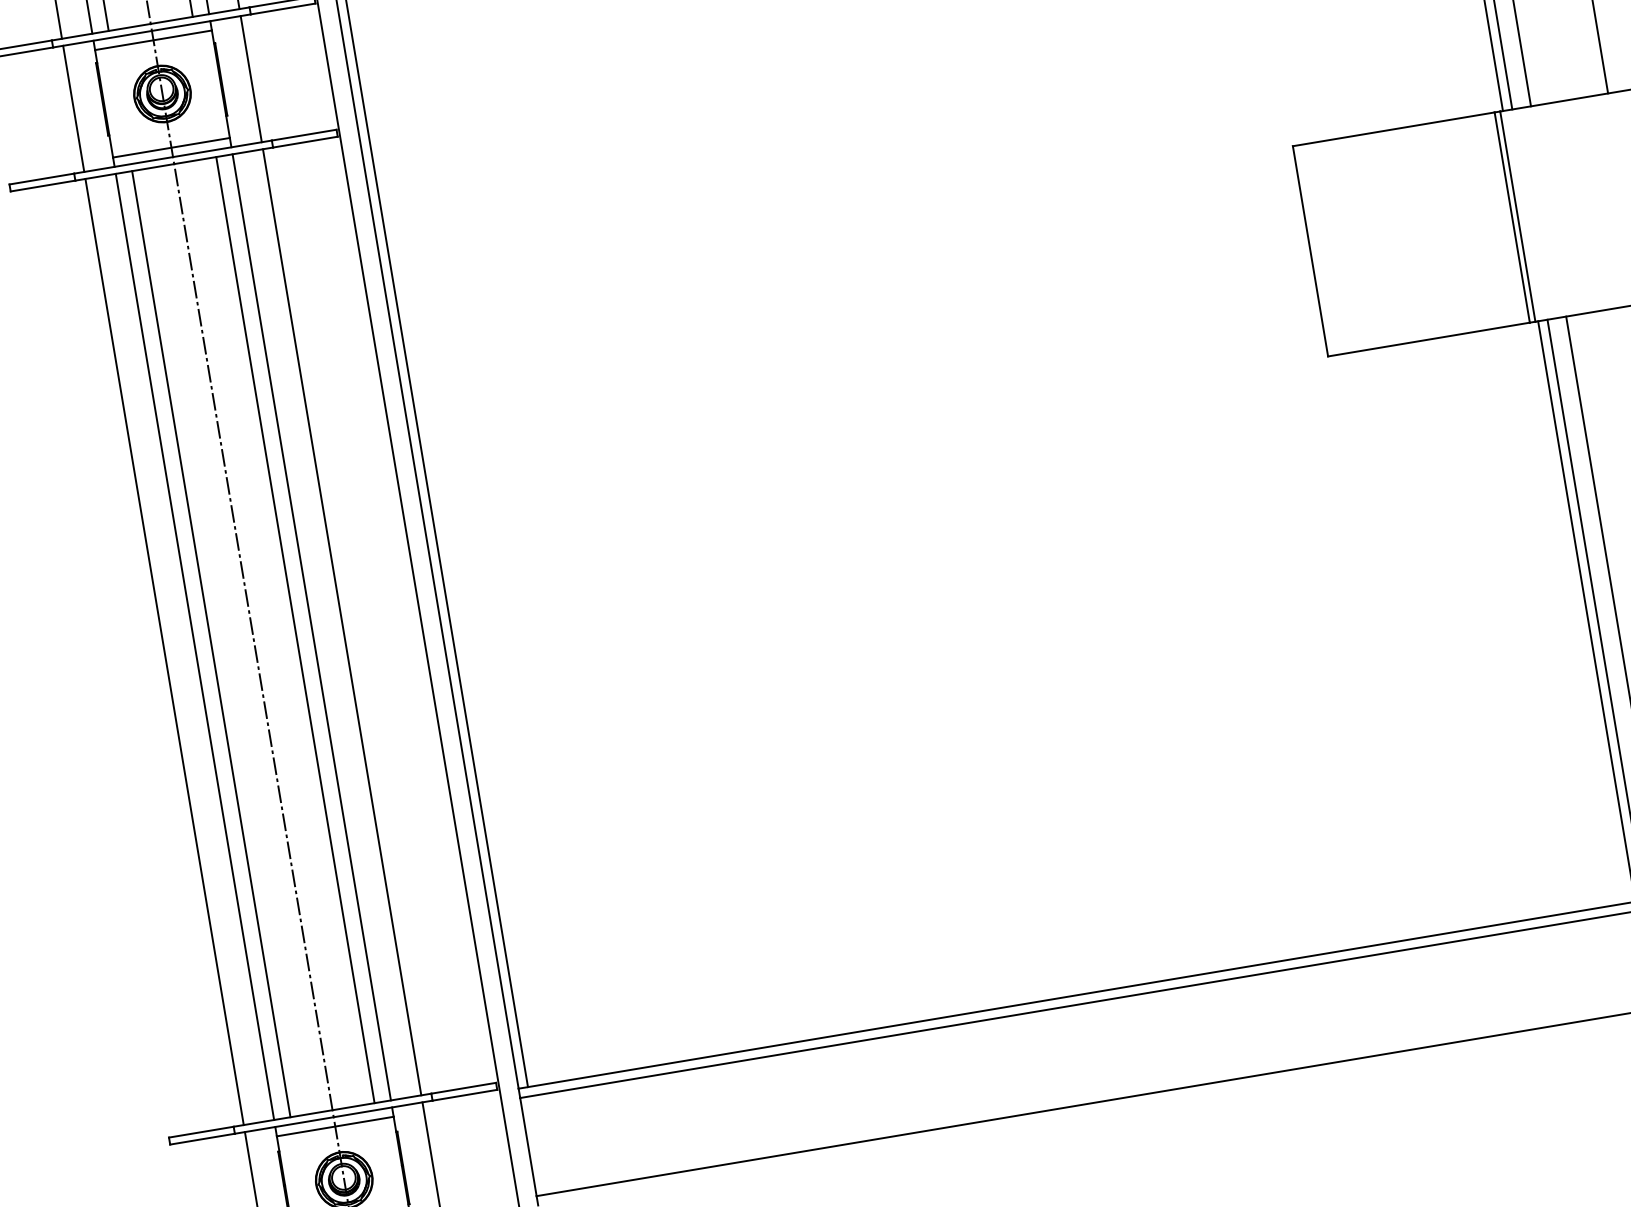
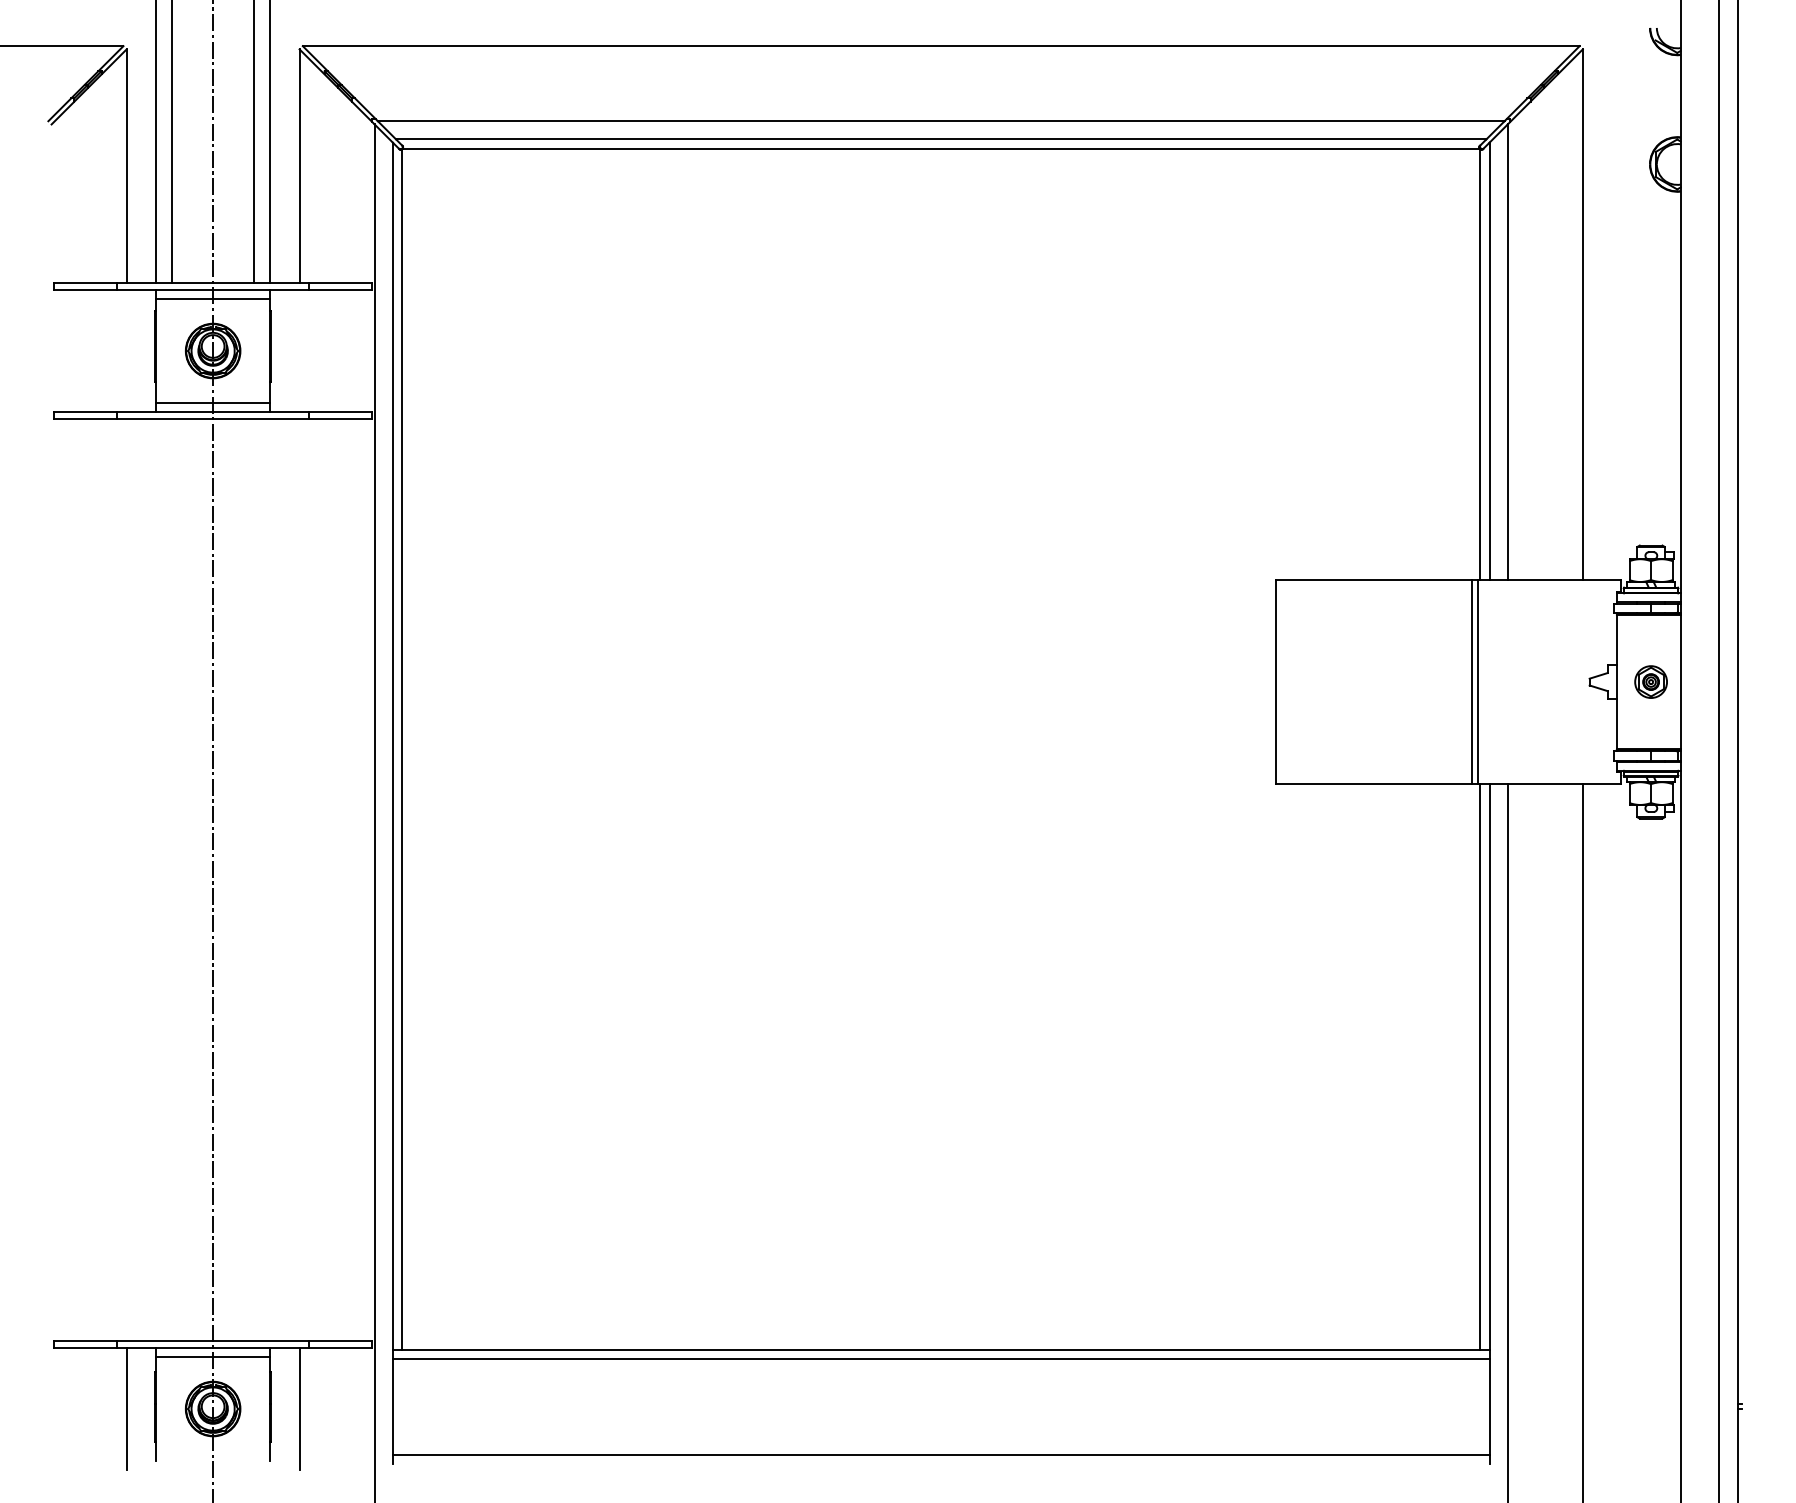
line: (251, 78) -> (299, 350), removed
line: (73, 108) -> (126, 350), removed
line: (341, 621) -> (299, 879), removed
line: (312, 626) -> (270, 879), removed
line: (295, 629) -> (254, 879), removed
line: (211, 643) -> (172, 879), removed
line: (195, 646) -> (156, 879), removed
line: (164, 651) -> (126, 879), removed

